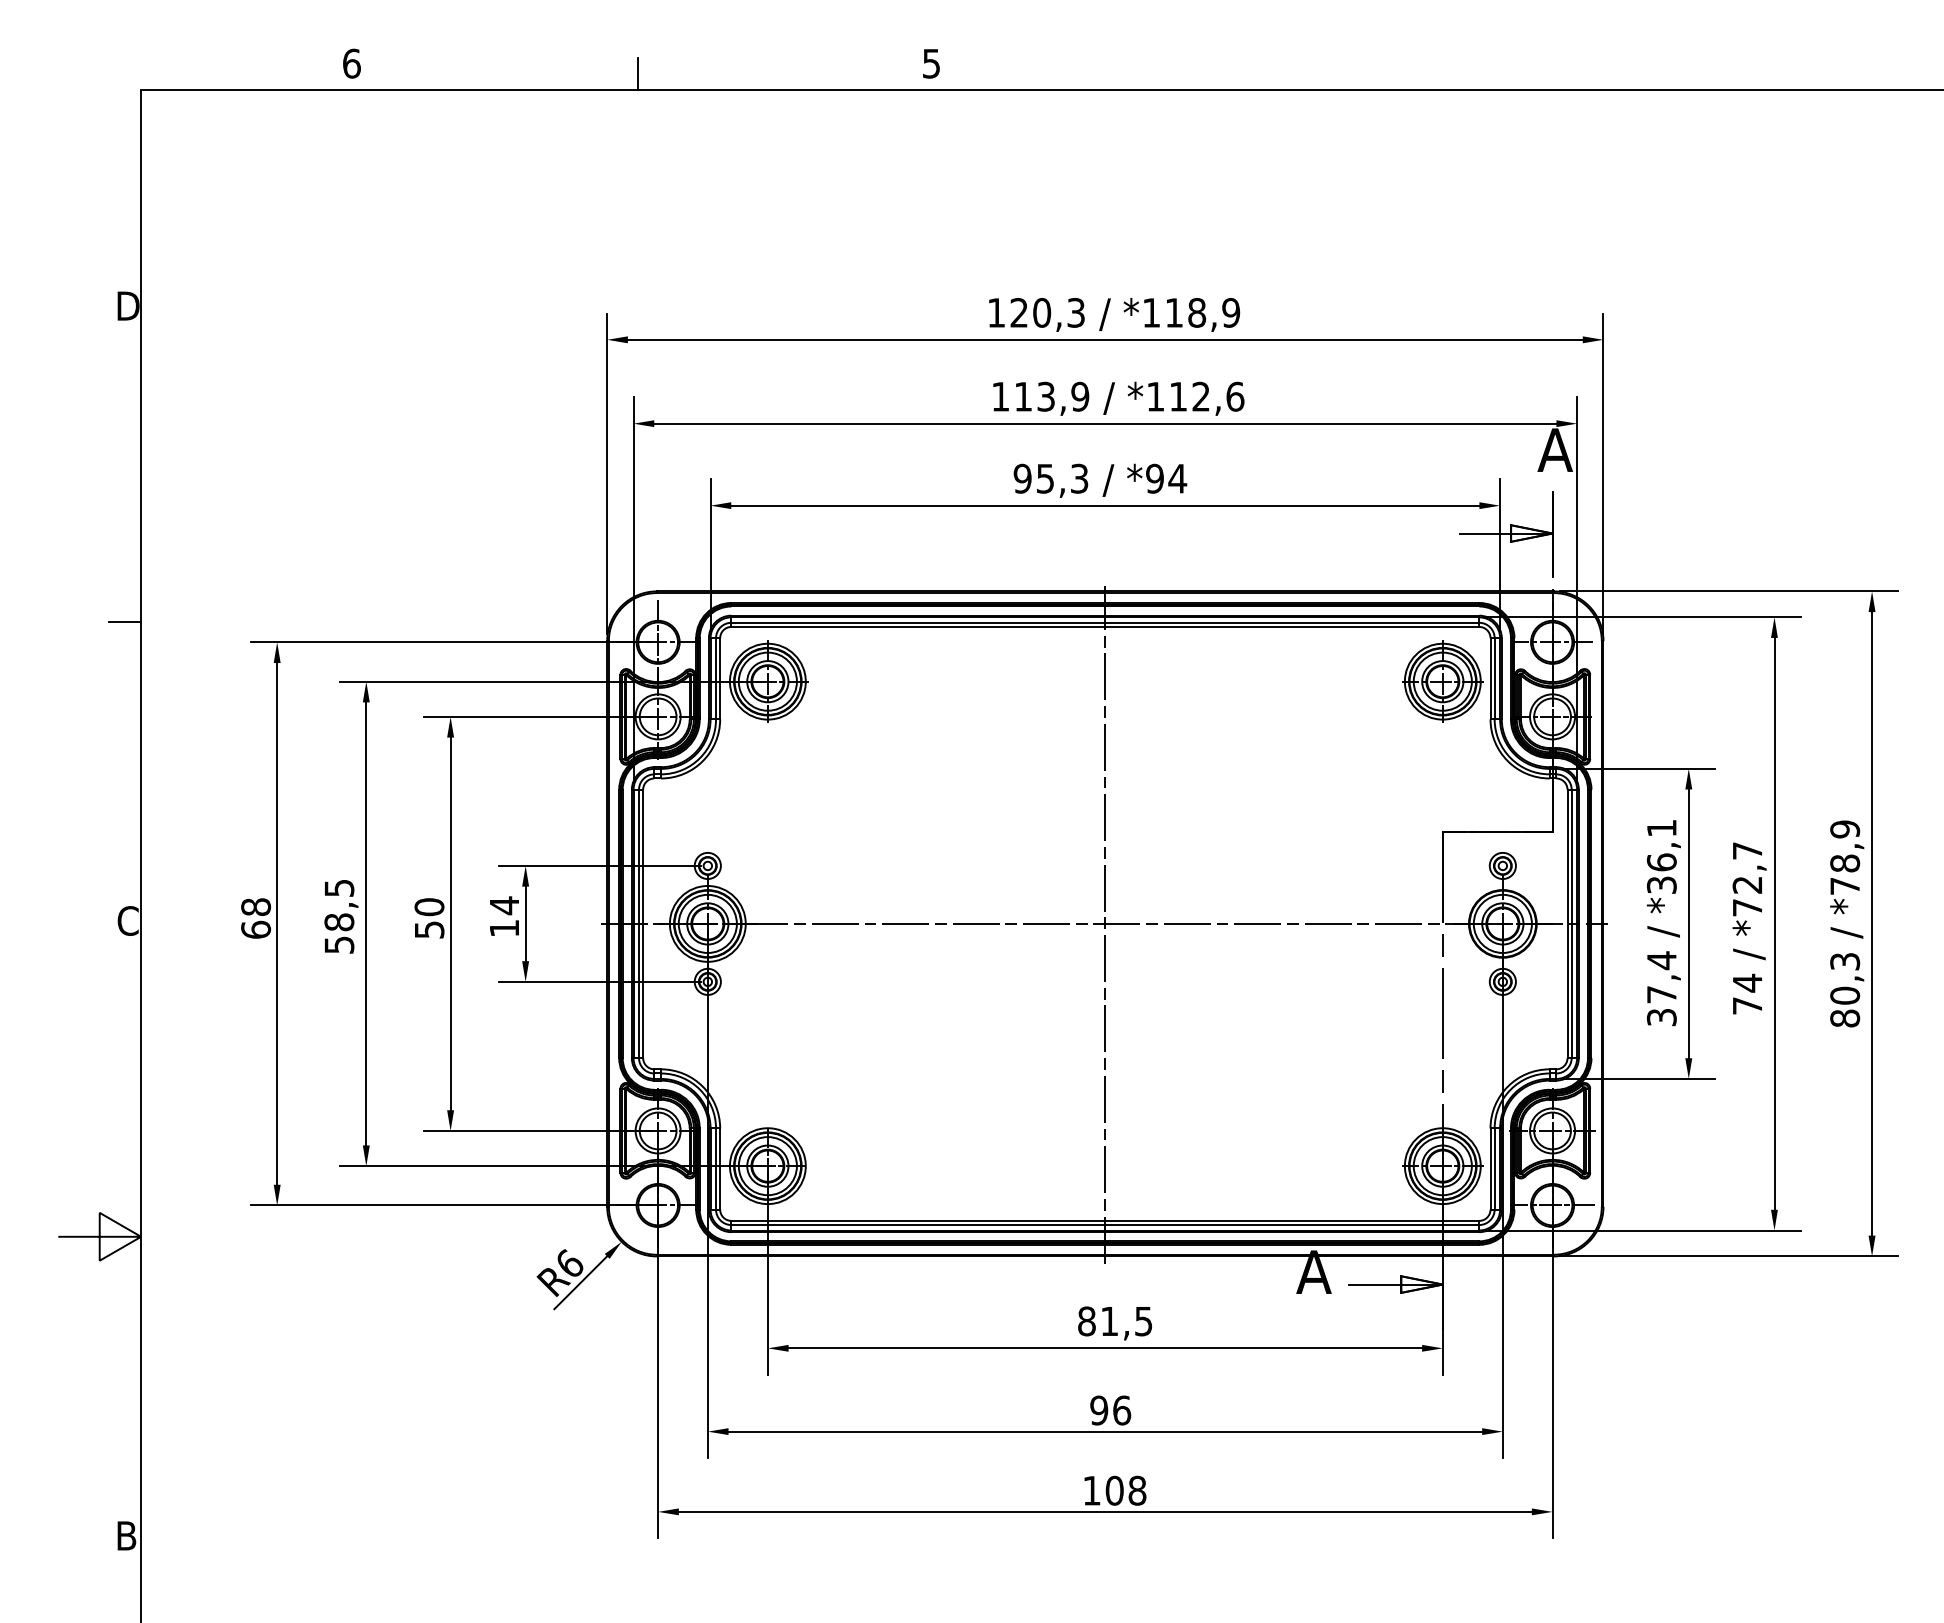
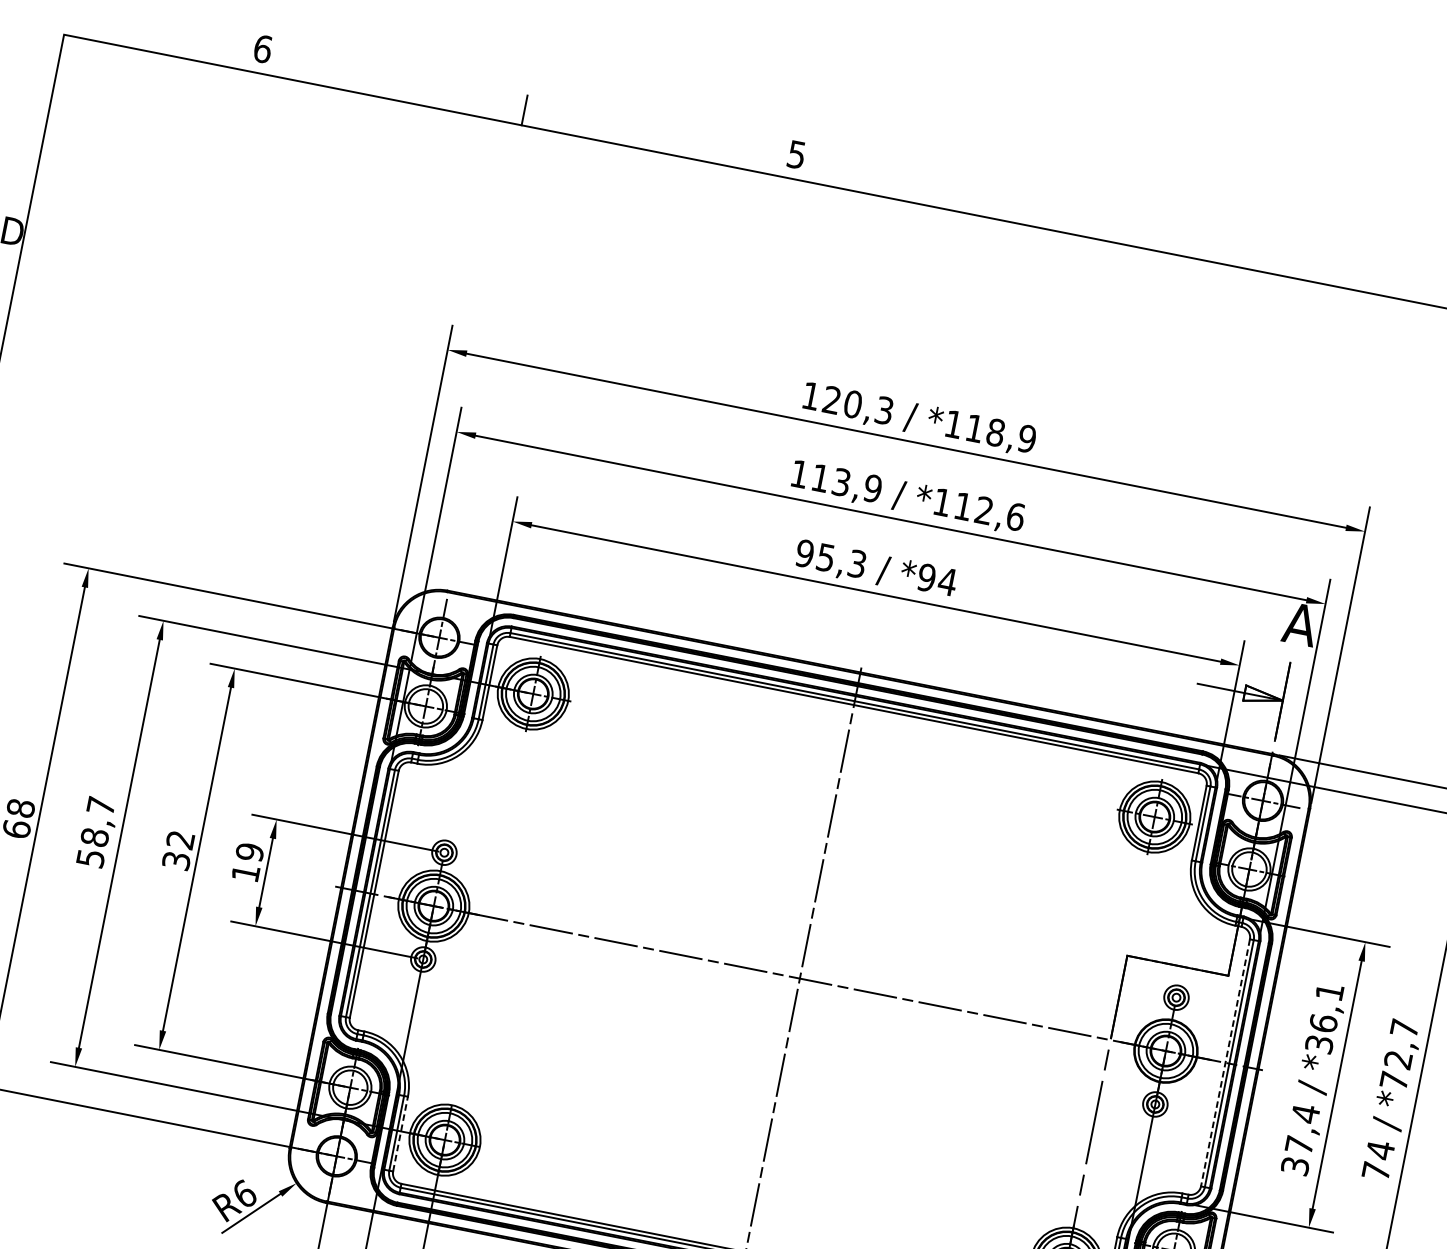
text: (339, 887) -> (101, 805), 58,5 -> 58,7
text: (504, 905) -> (249, 852), 14 -> 19
text: (429, 917) -> (178, 849), 50 -> 32
line: (1567, 924) -> (1225, 1063), solid -> dashed
line: (720, 1169) -> (400, 1134), solid -> dashed

